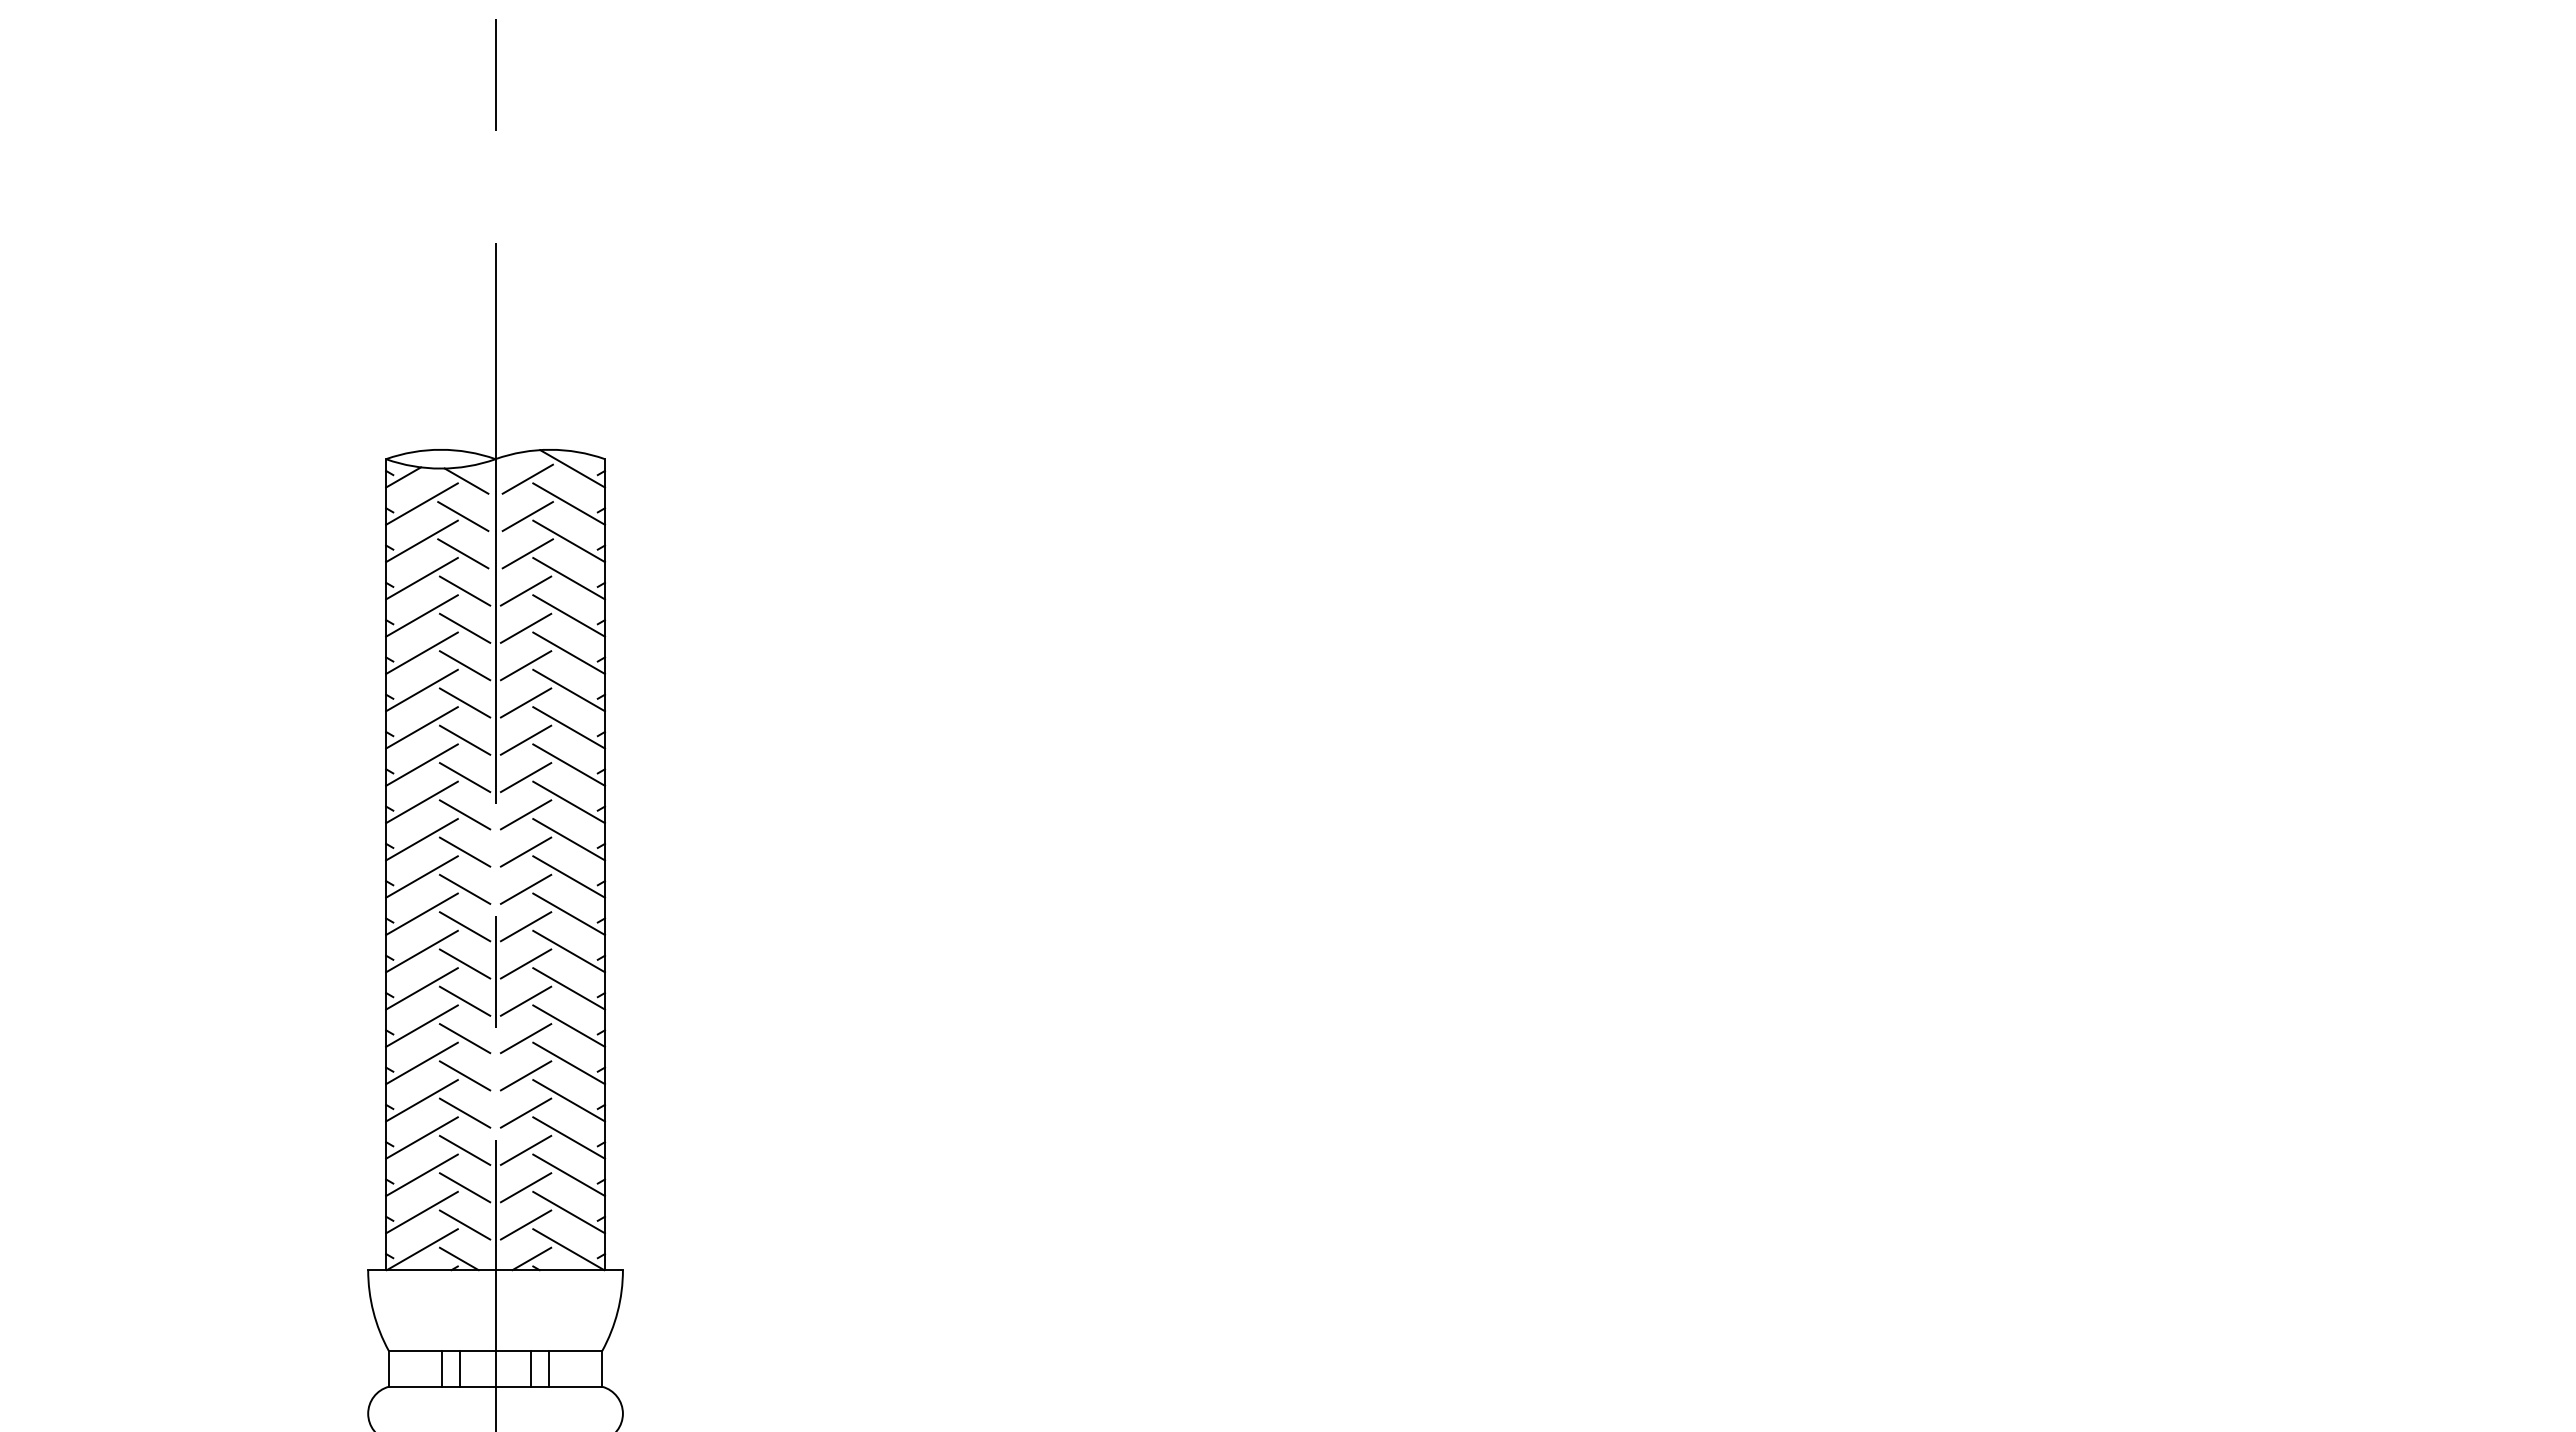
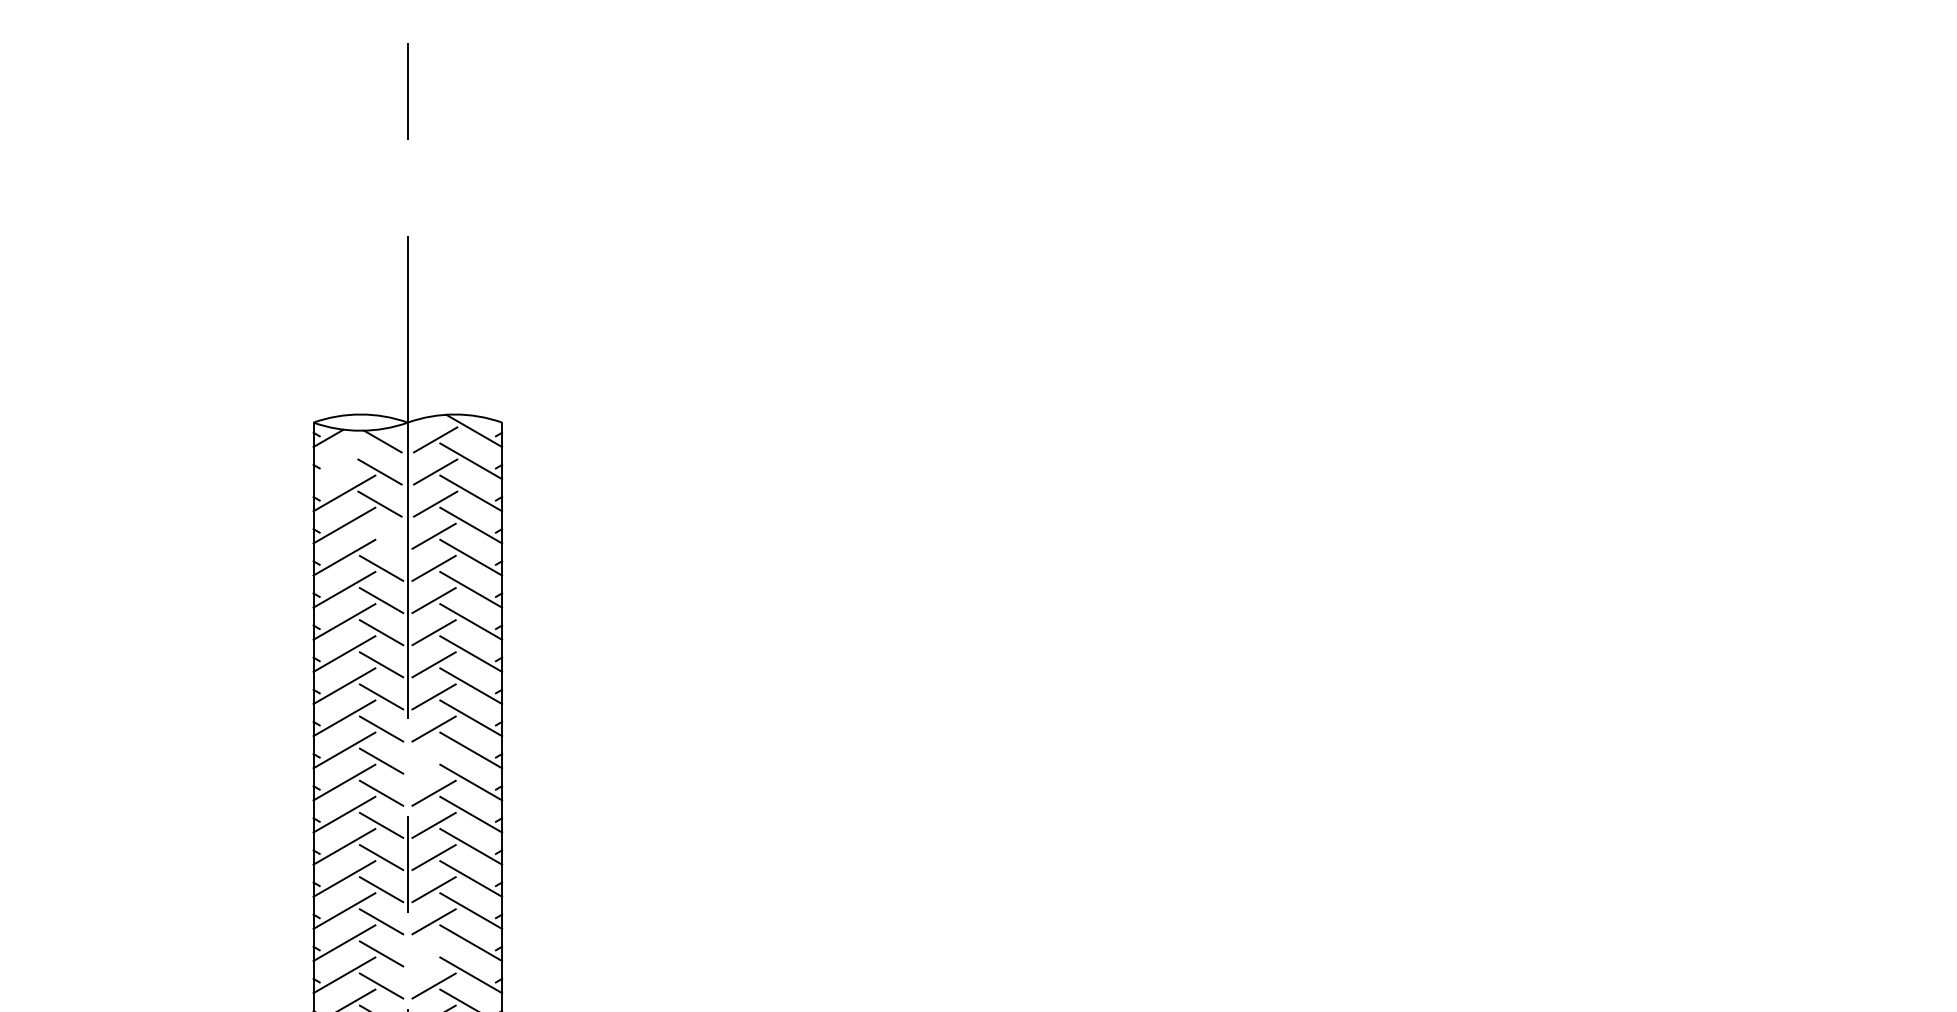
line: (421, 503) -> (344, 460), removed
line: (464, 590) -> (381, 535), removed
line: (525, 851) -> (433, 760), removed
line: (525, 1075) -> (433, 953), removed

